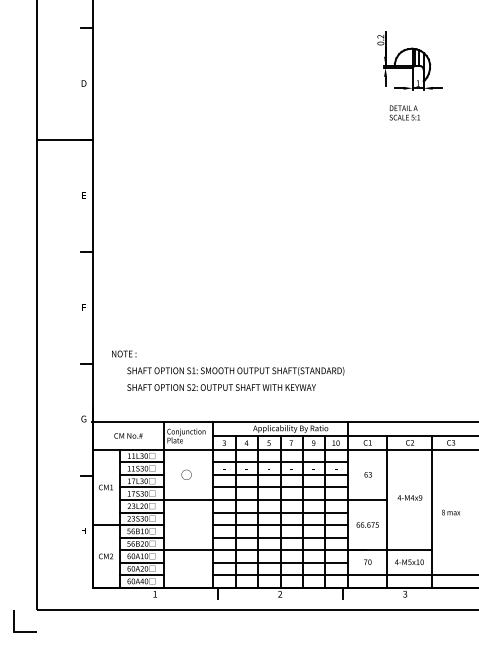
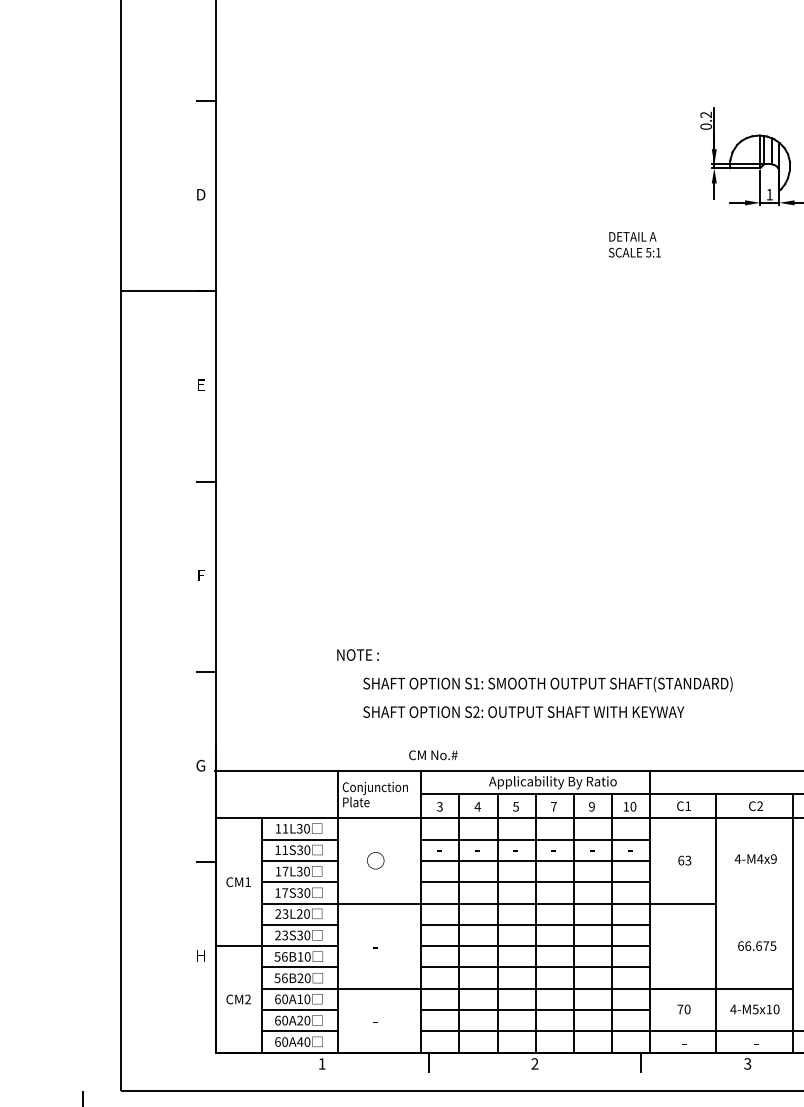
text: (404, 112) -> (634, 244), moved
text: (228, 370) -> (535, 683), moved
text: (128, 435) -> (433, 754), moved
text: (409, 497) -> (755, 858), moved
text: (367, 524) -> (756, 945), moved

